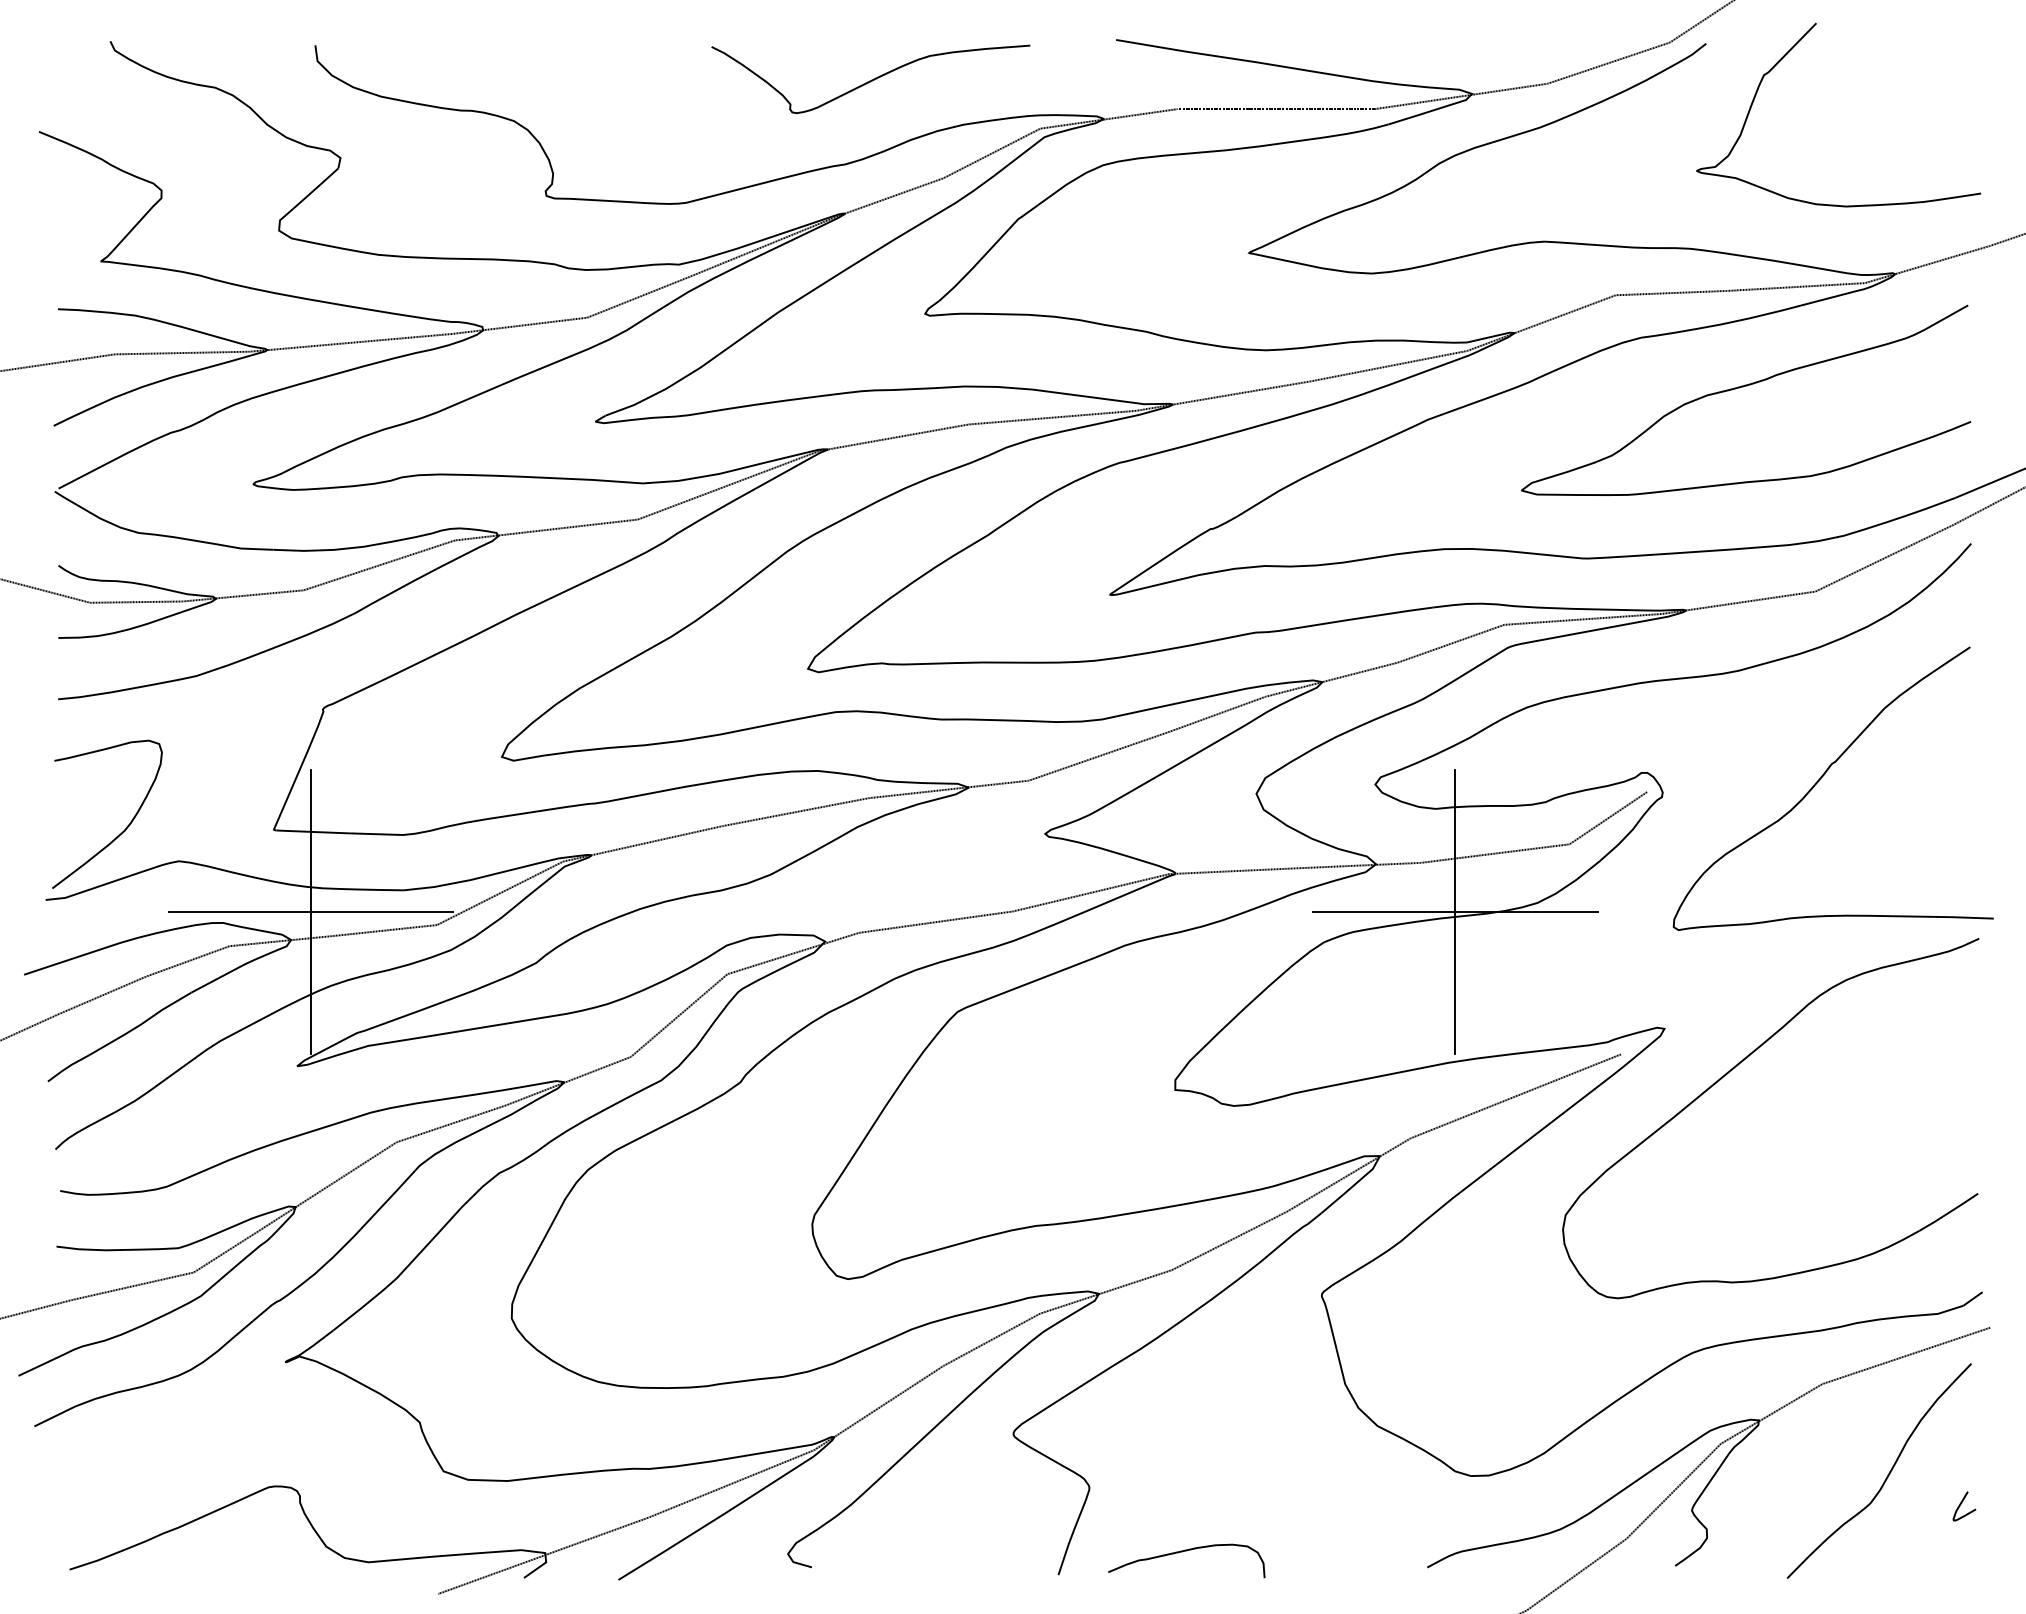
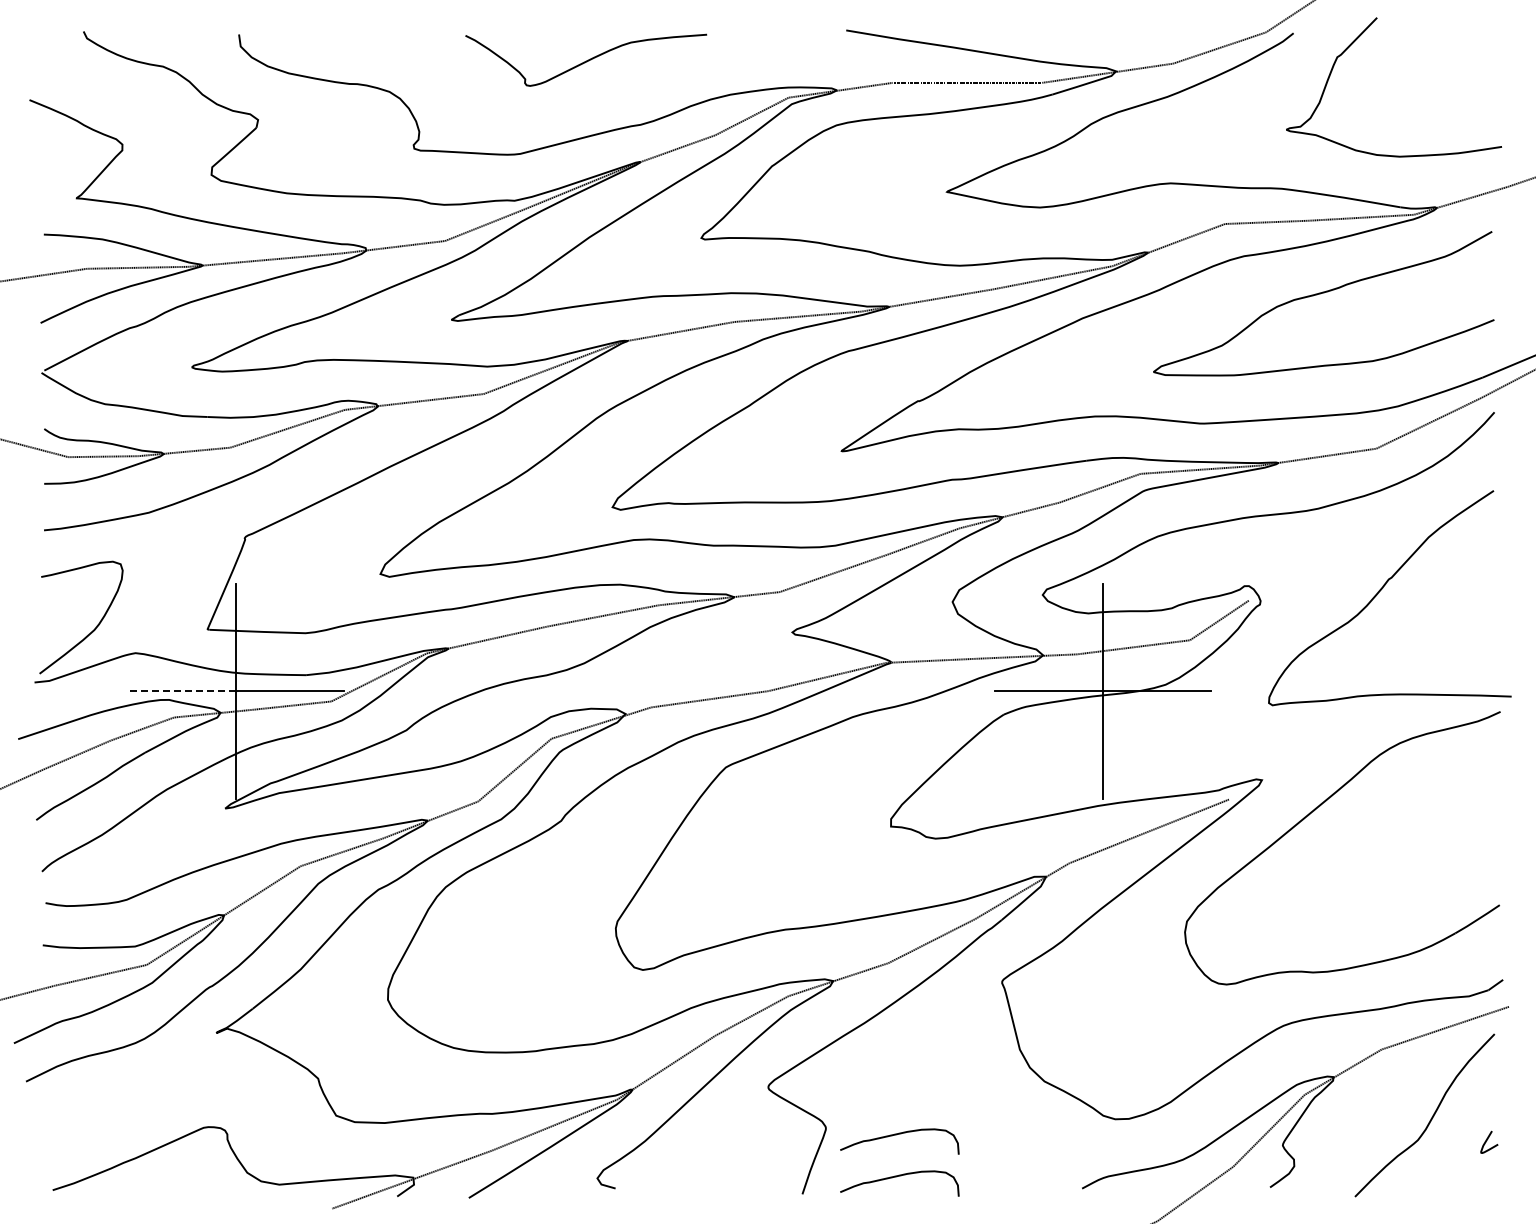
curve: (871, 79) -> (586, 60), moved
line: (239, 911) -> (181, 691), solid -> dashed
curve: (1182, 1497) -> (896, 1135), added

